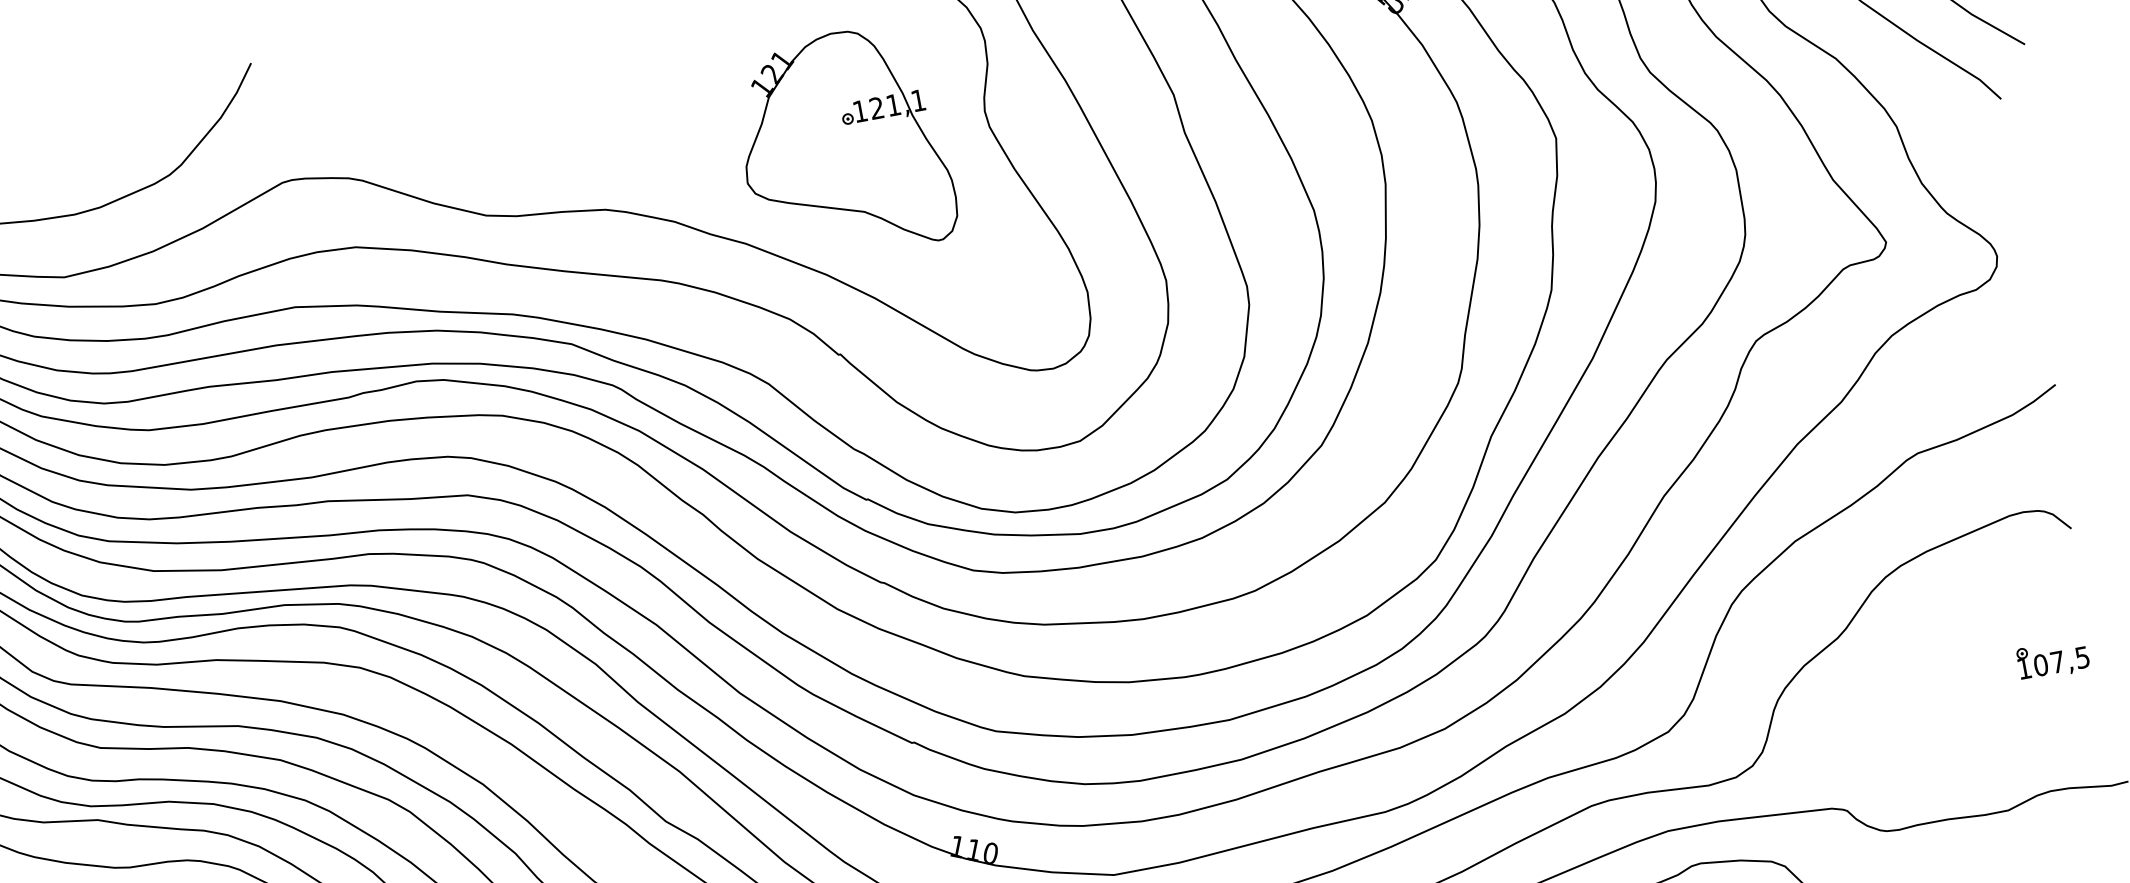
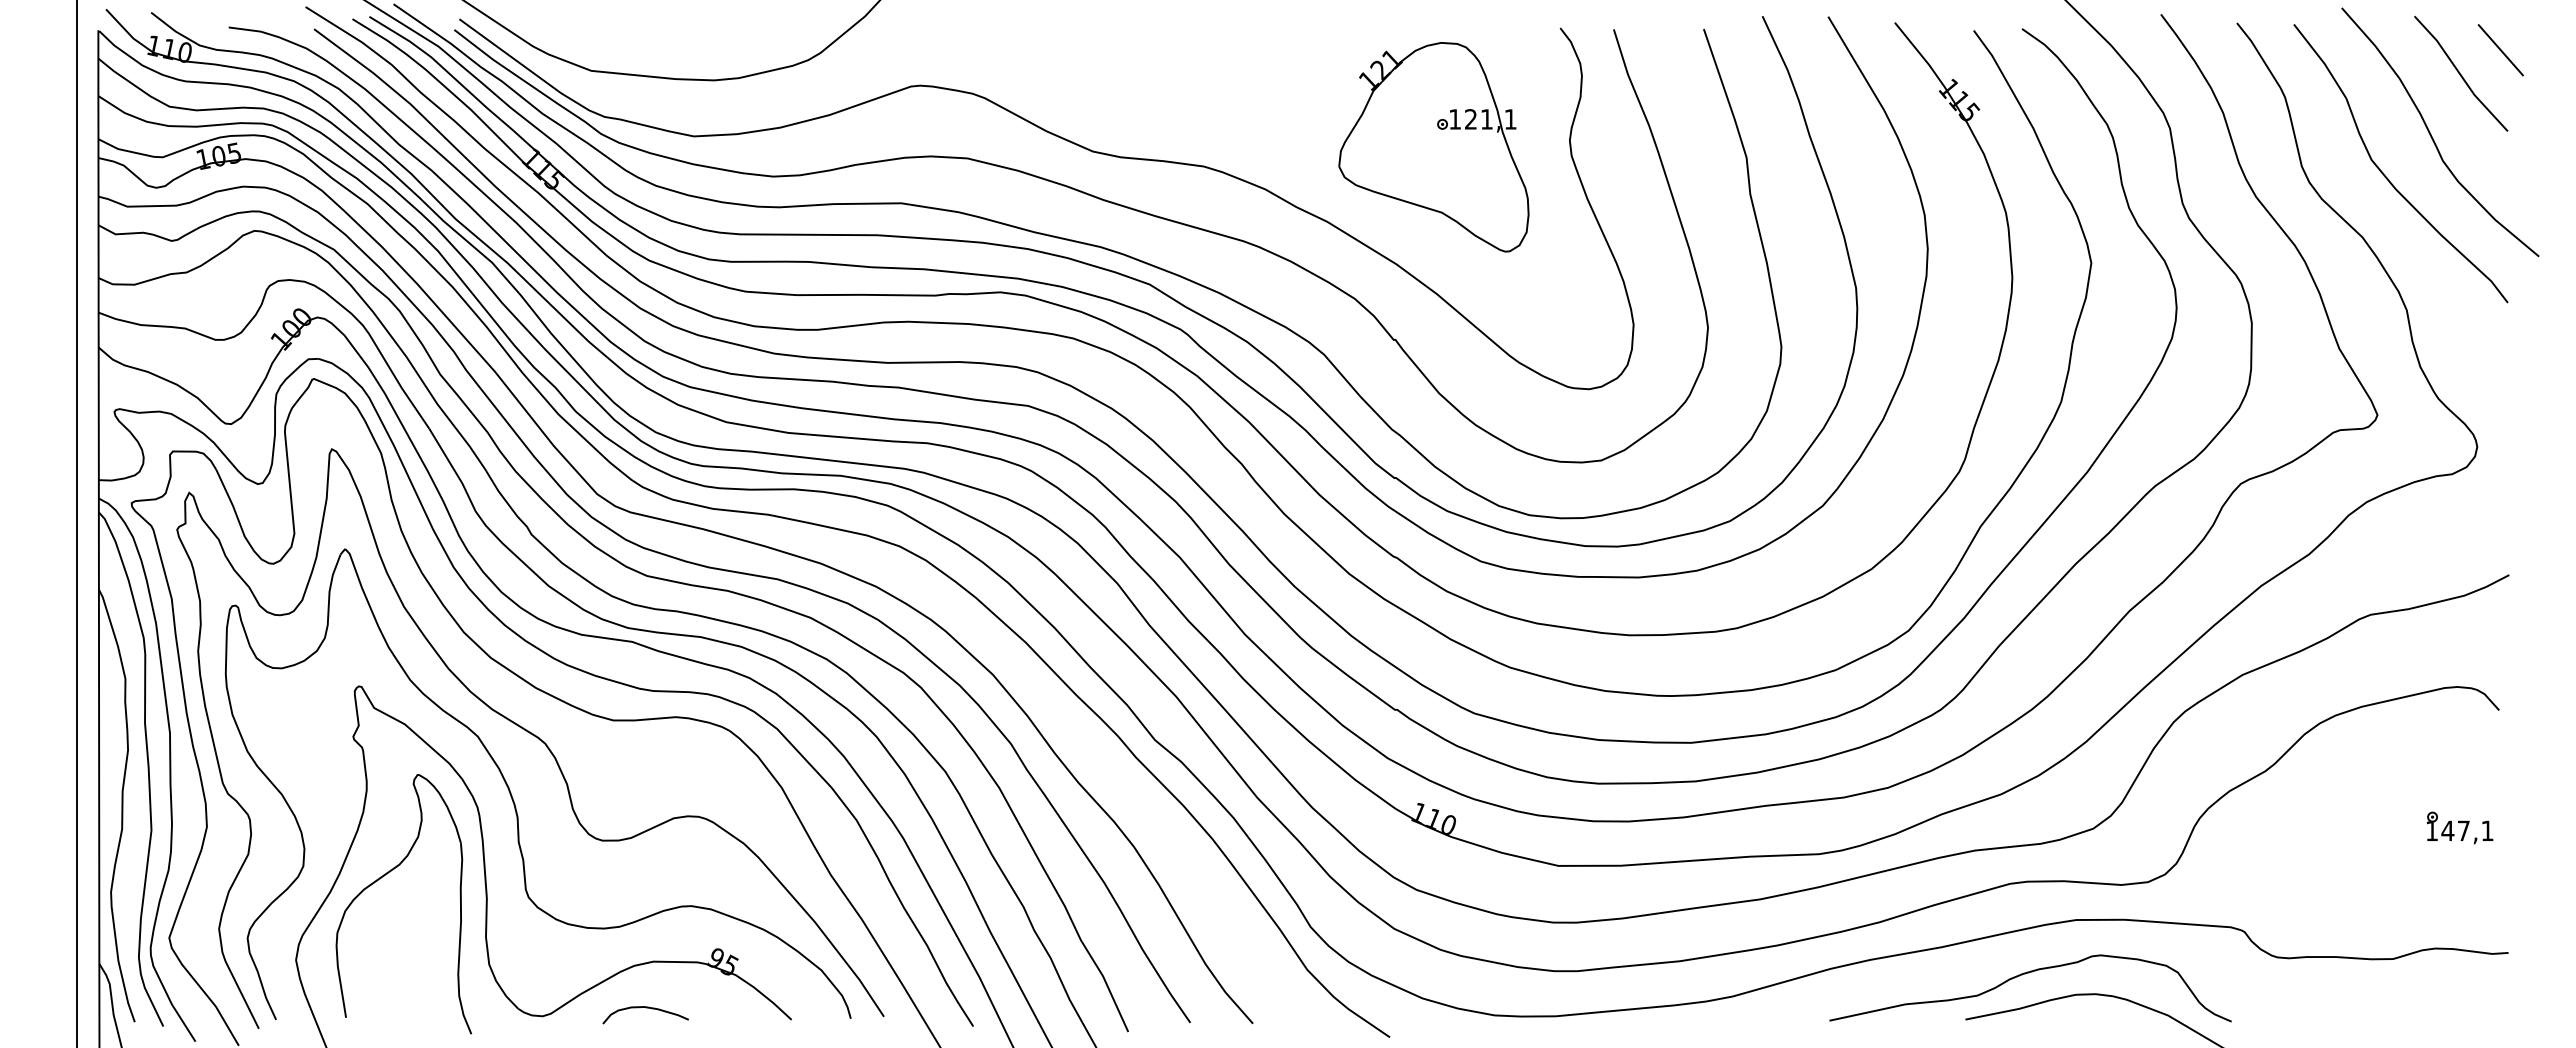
text: (2061, 660) -> (2467, 830), 107,5 -> 147,1

